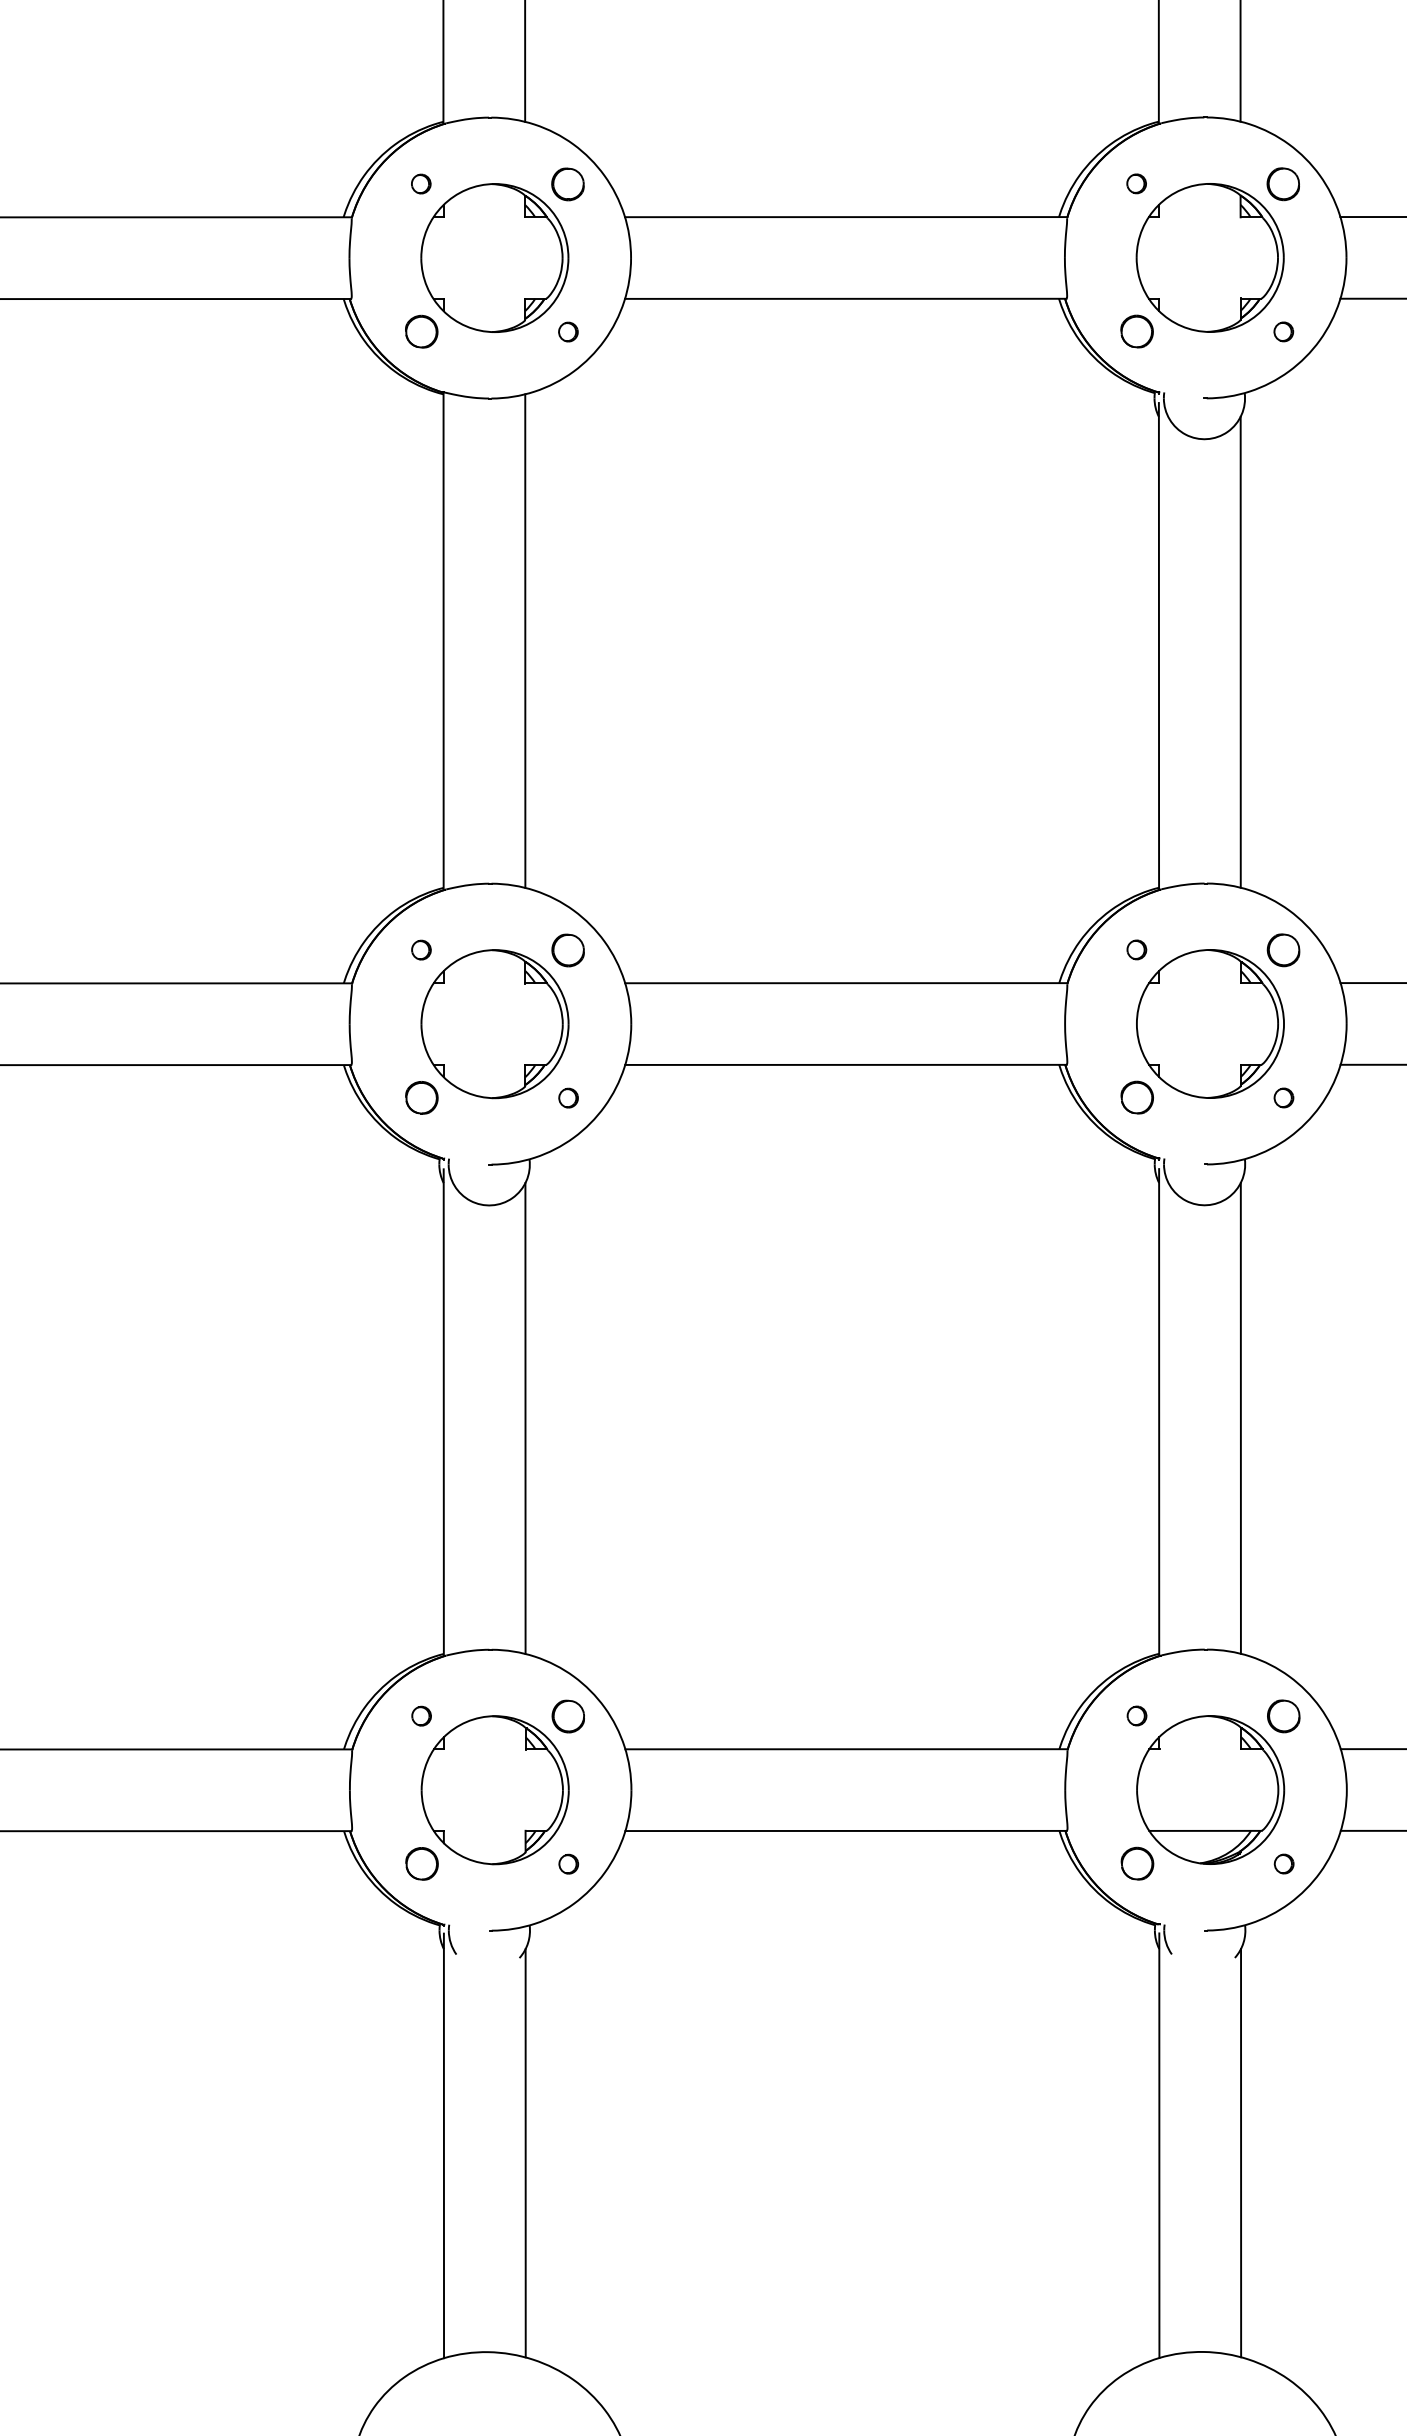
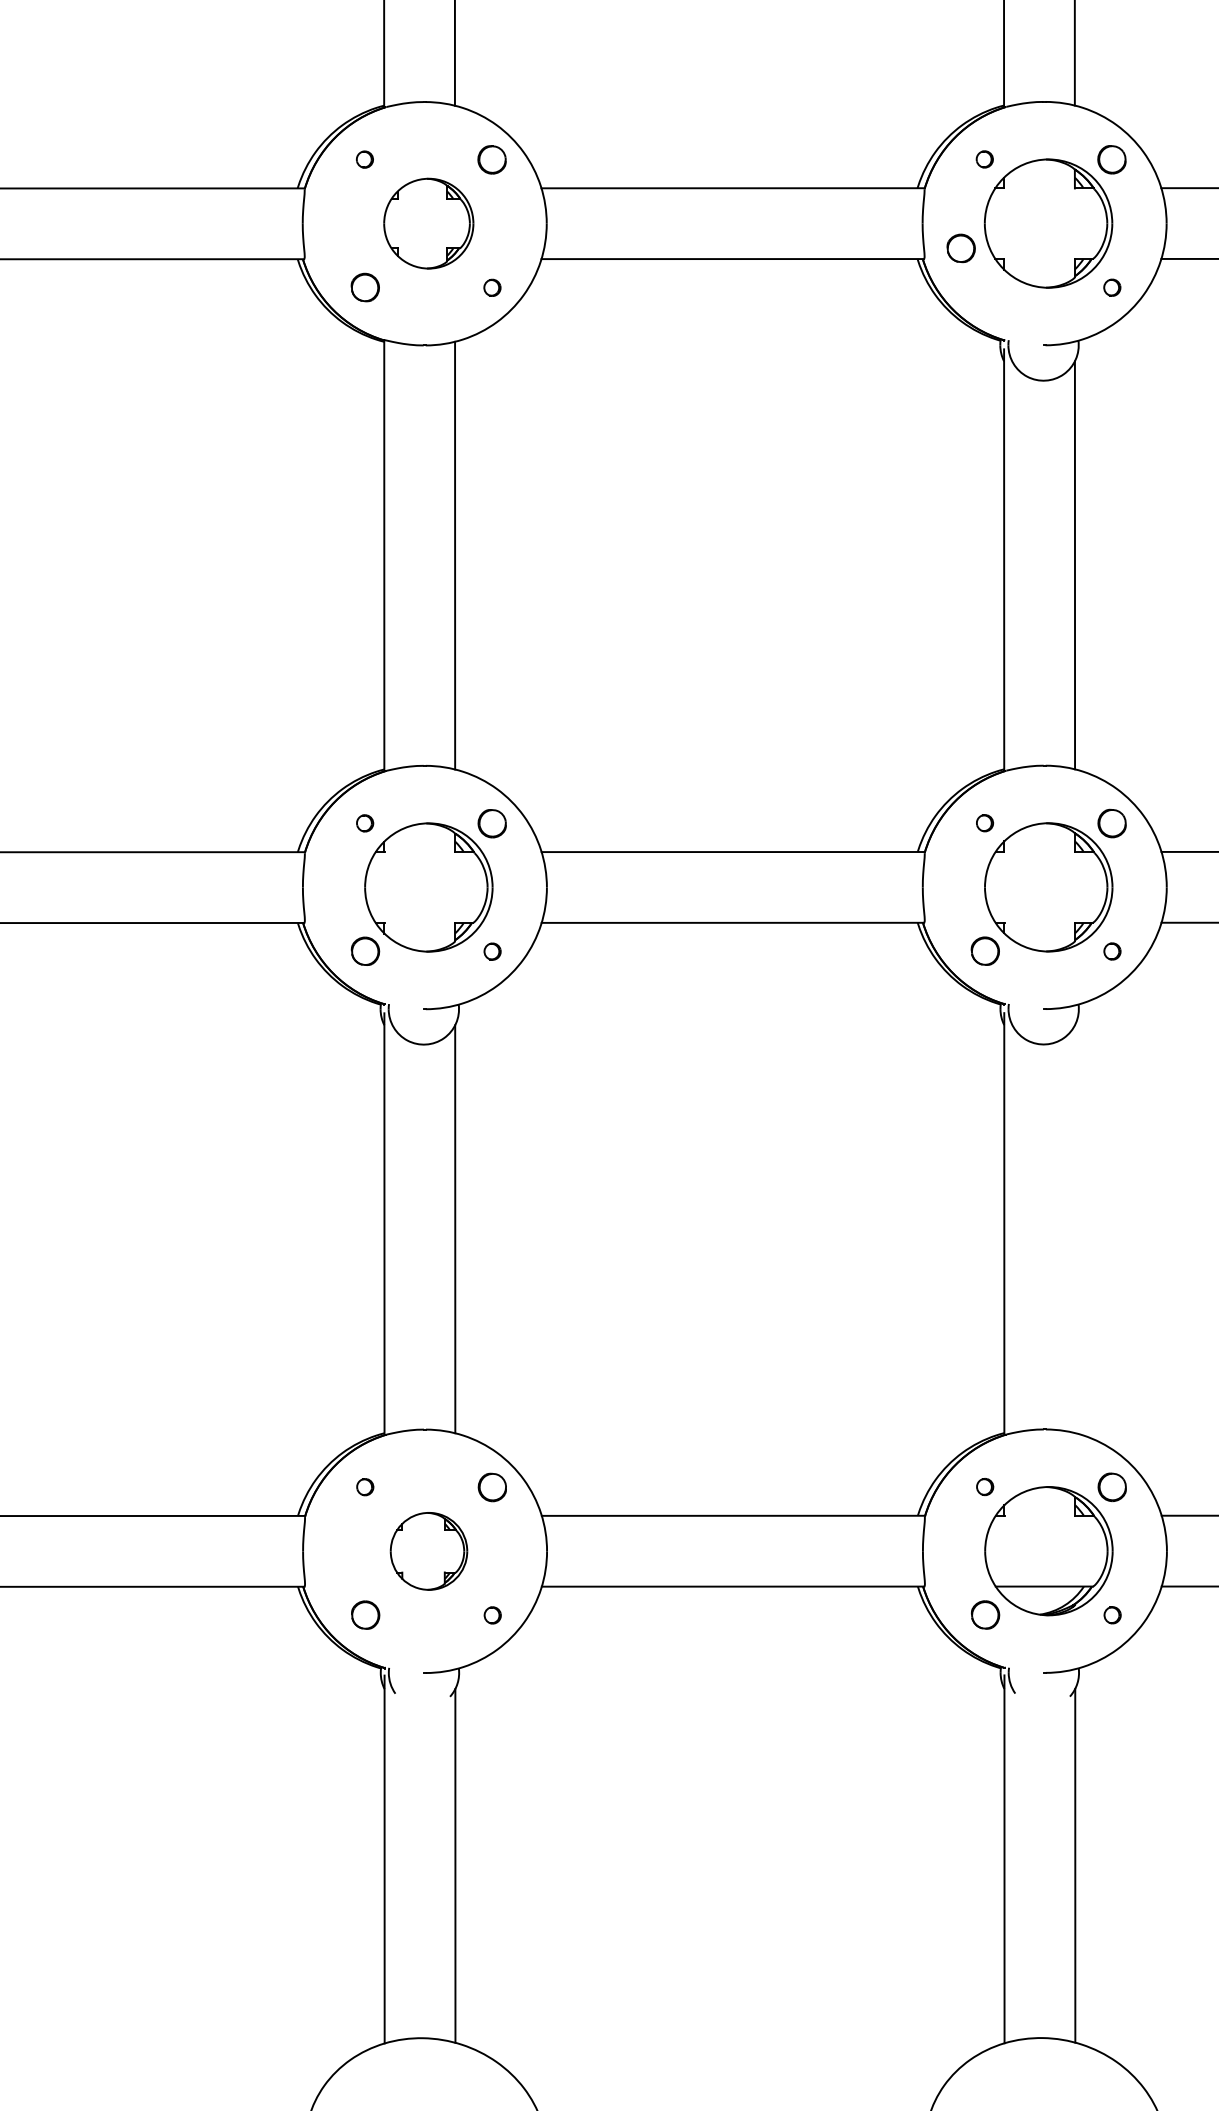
part: (494, 257) -> (428, 223), size x0.7
part: (1136, 331) -> (960, 248), moved
line: (1241, 1418) -> (1075, 1229), removed
part: (494, 1790) -> (428, 1551), size x0.6

